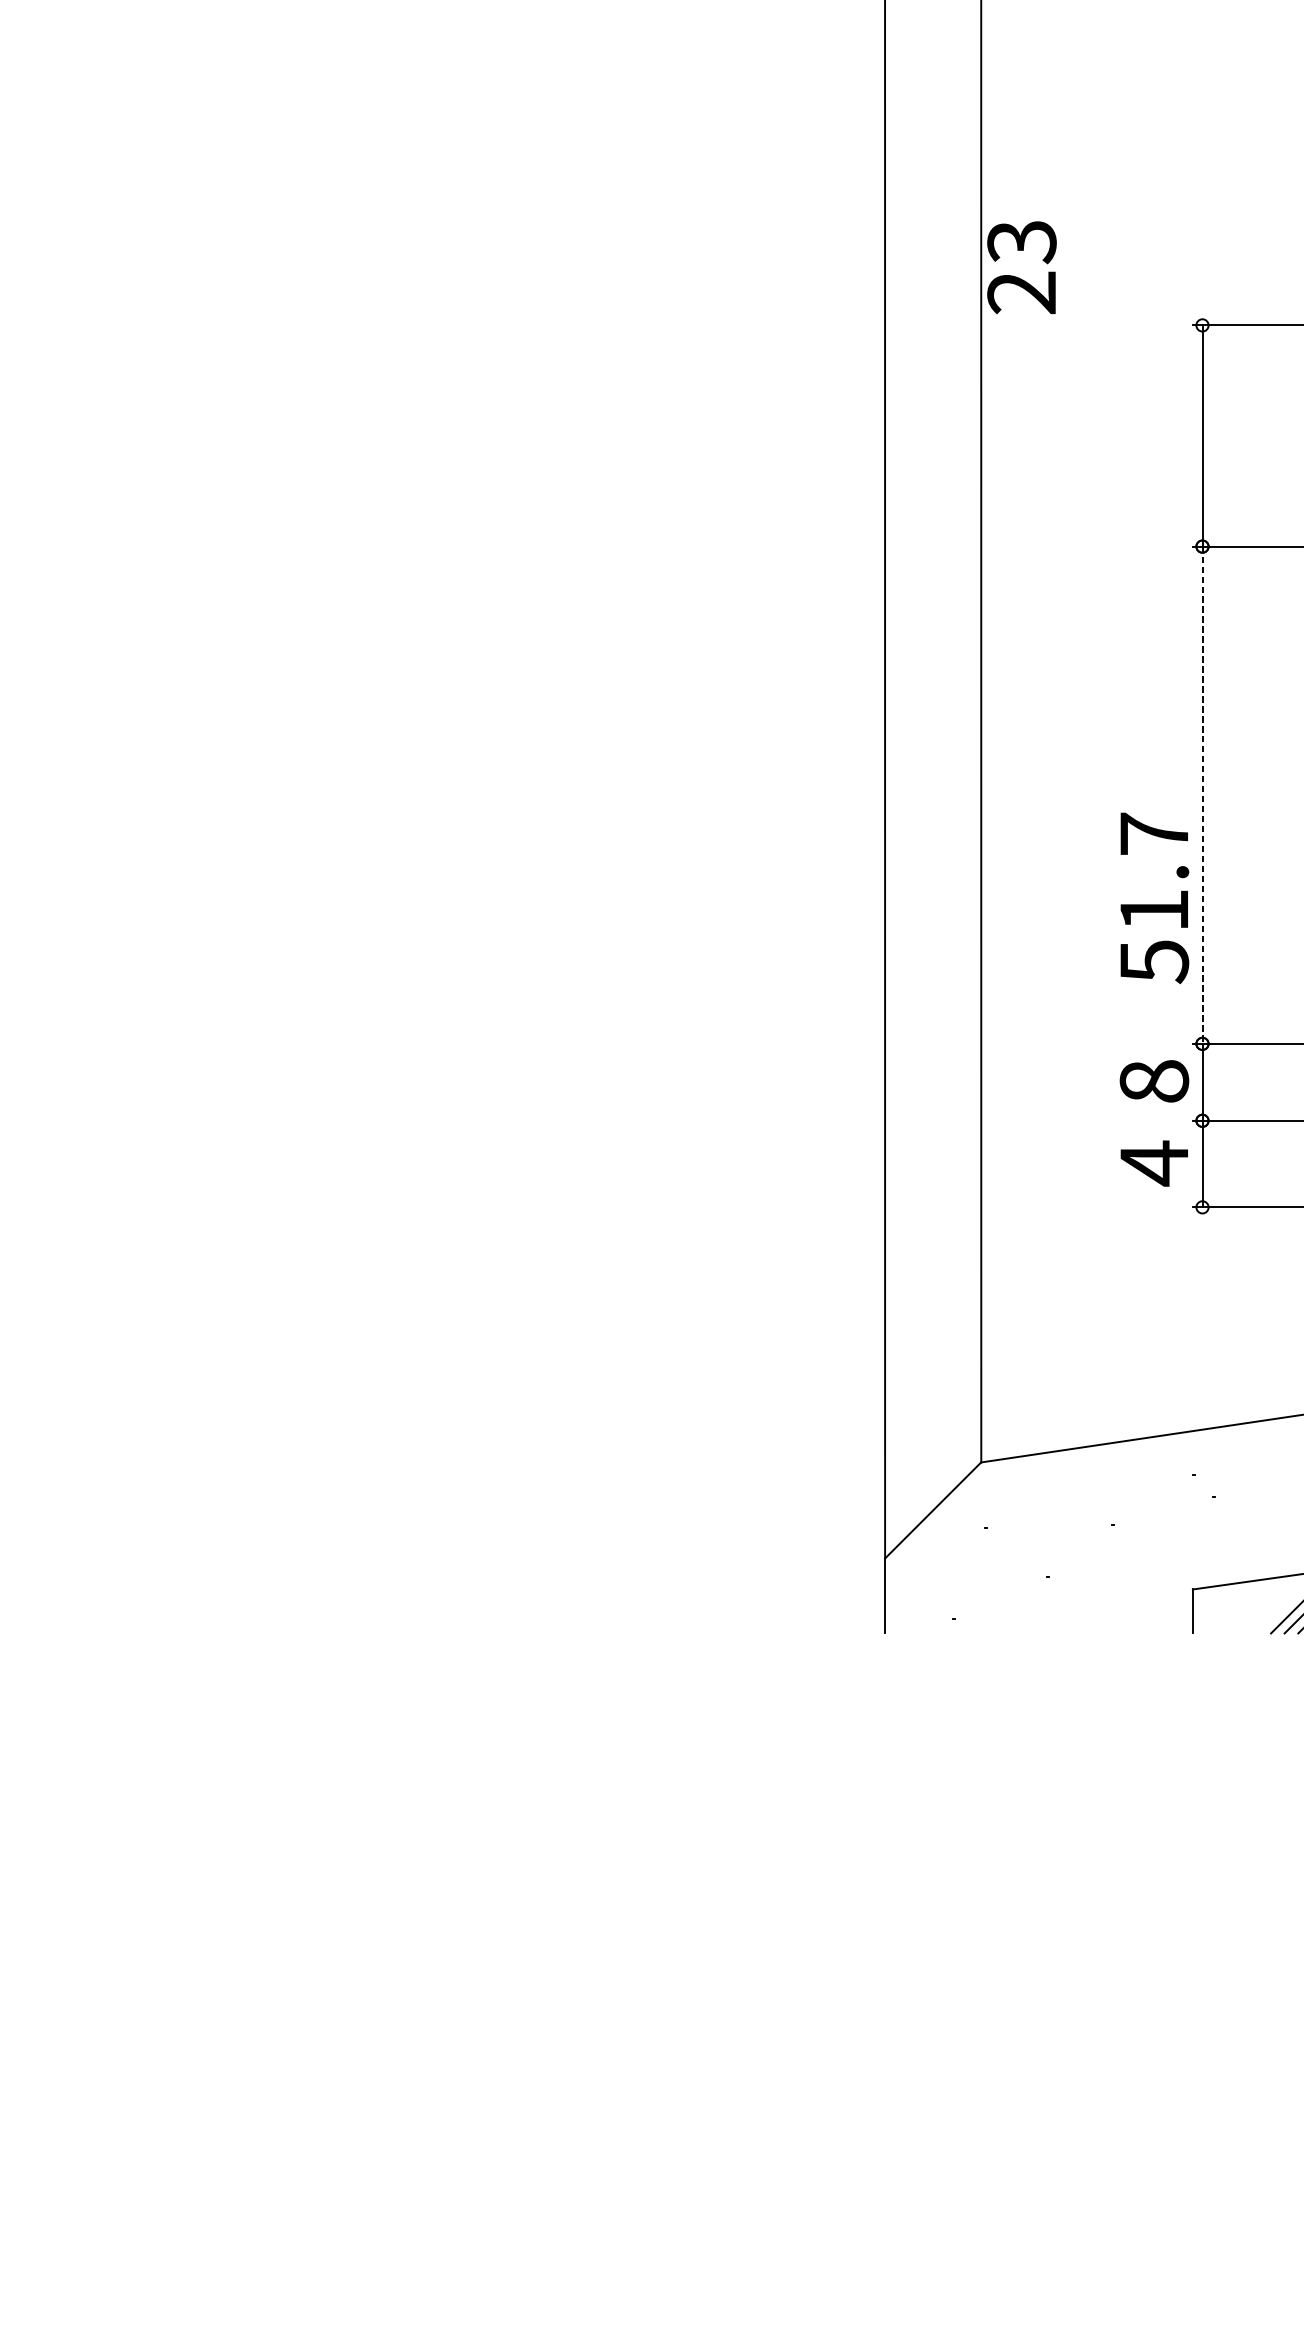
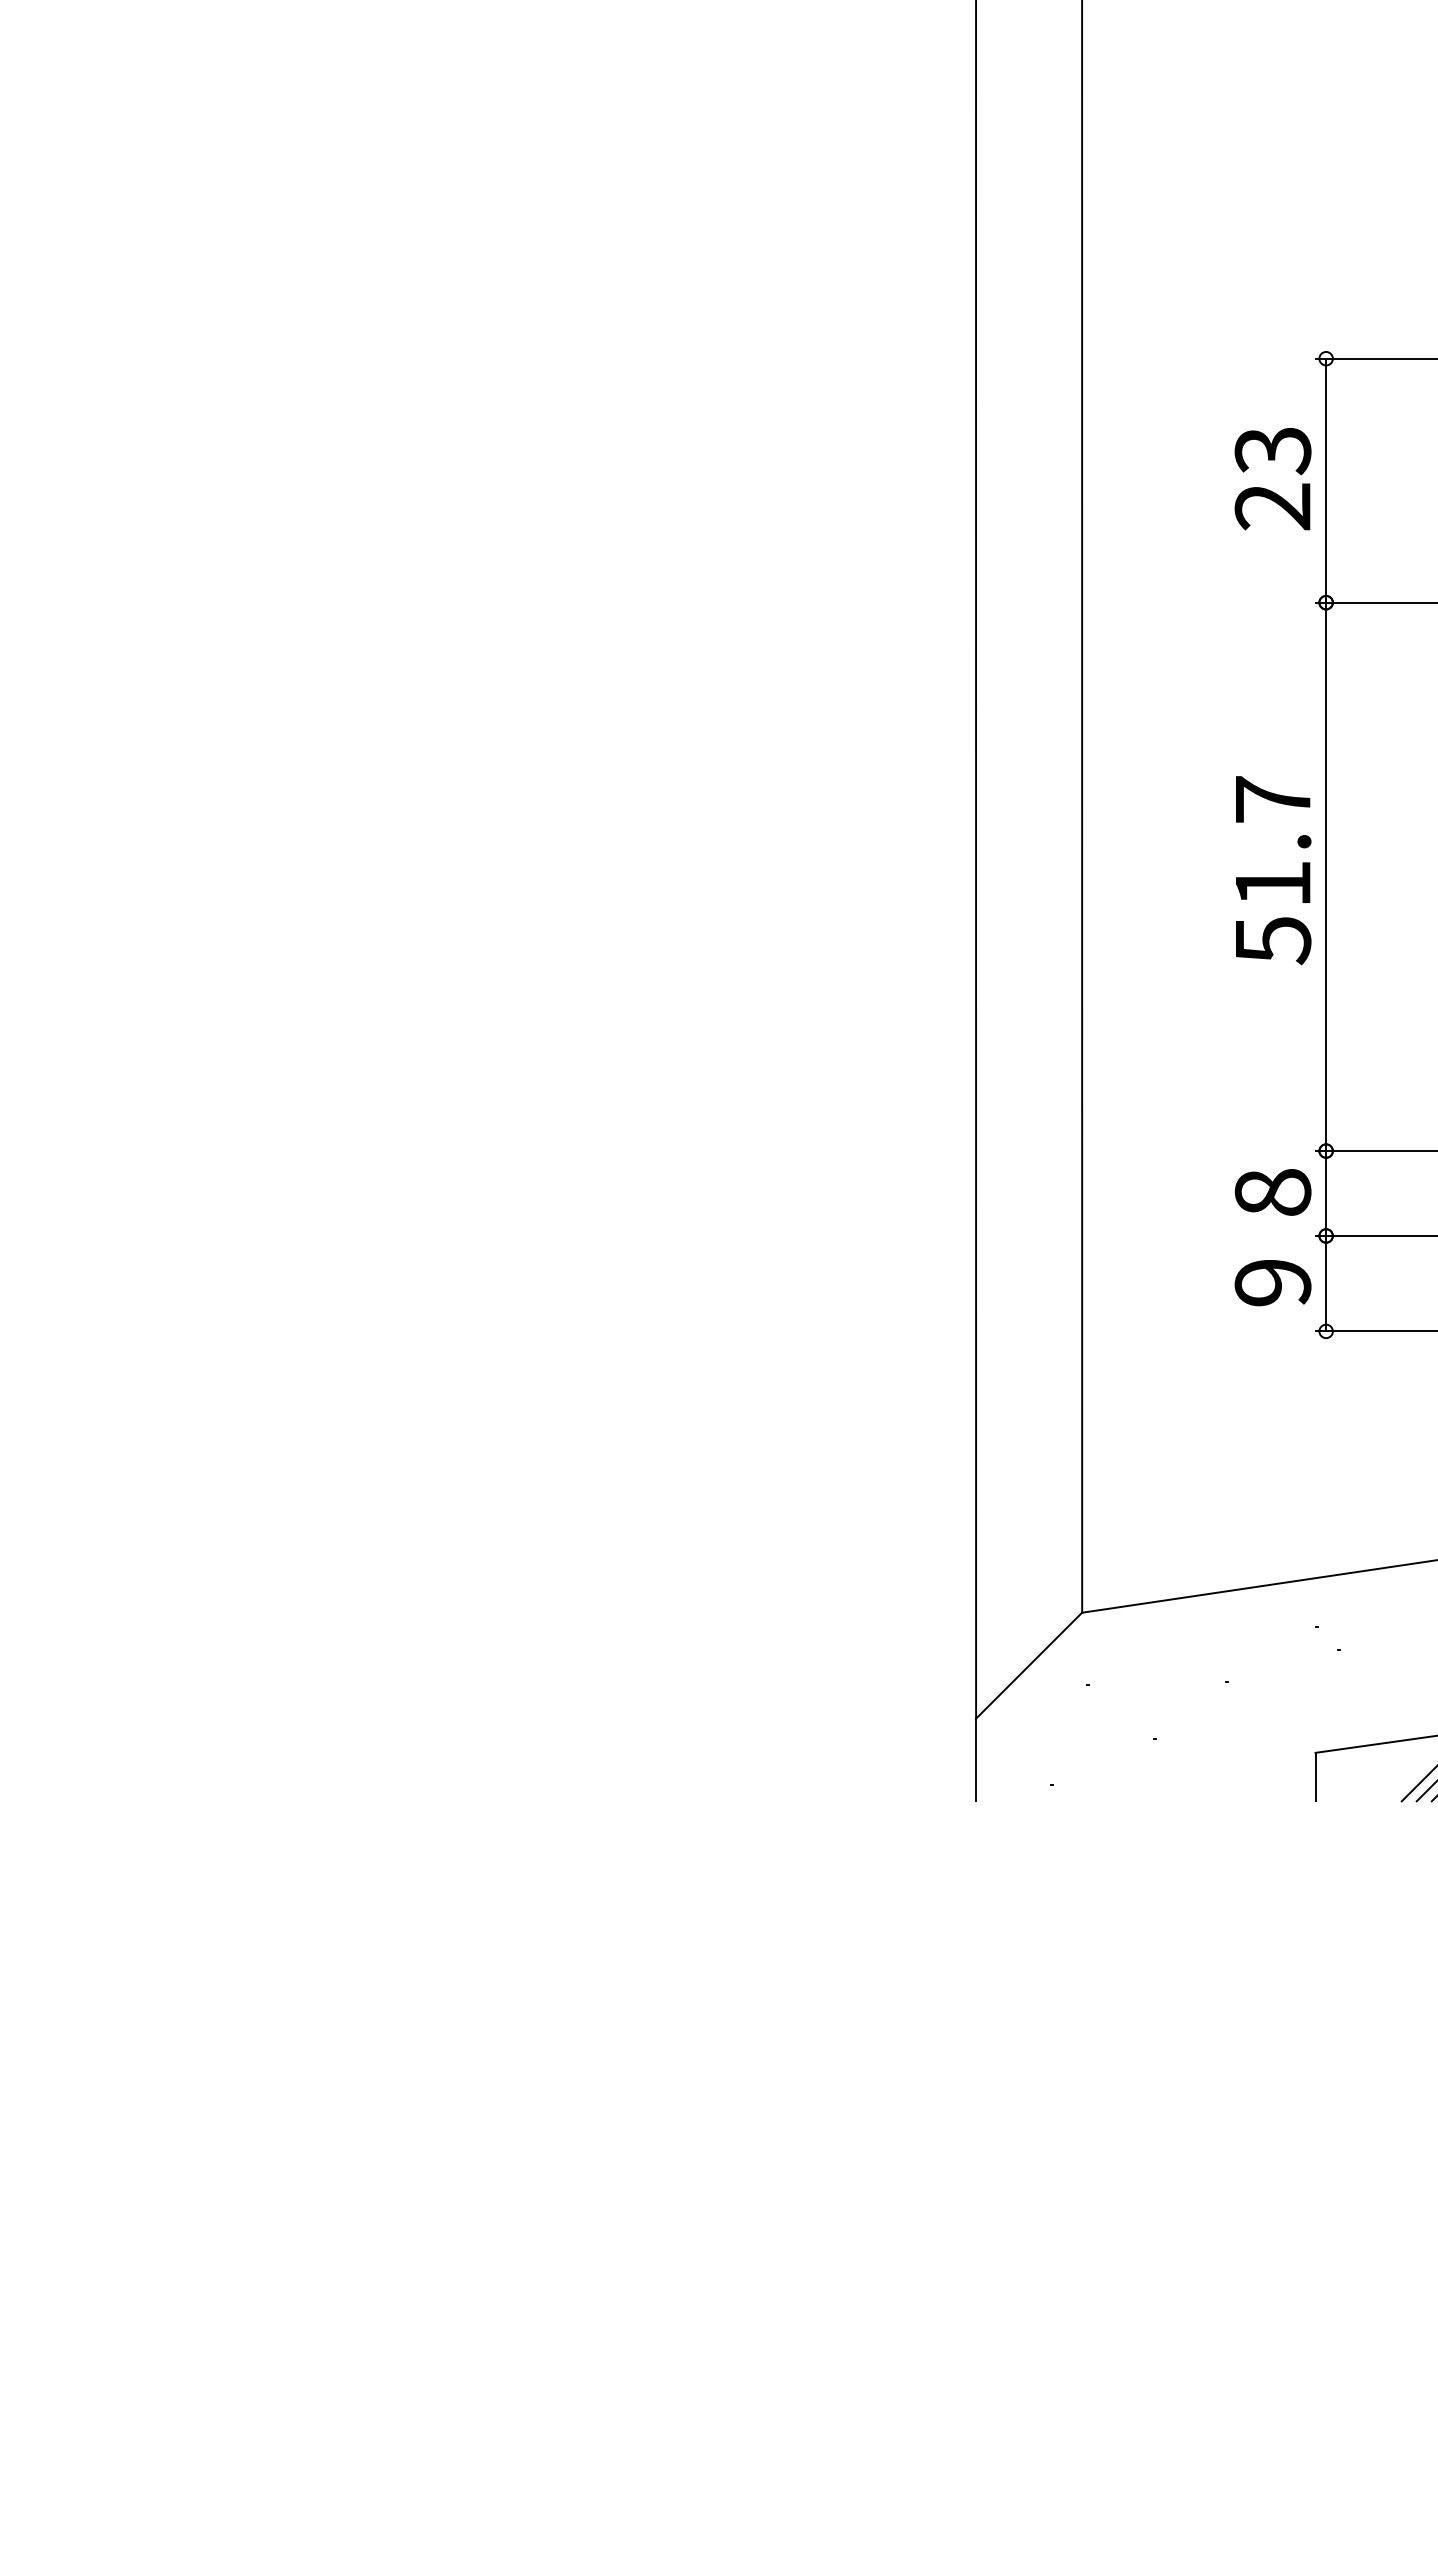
text: (1021, 268) -> (1272, 479), moved
line: (1202, 795) -> (1326, 877), dashed -> solid
text: (1154, 898) -> (1273, 870), moved
text: (1153, 1163) -> (1272, 1282), 4 -> 9

